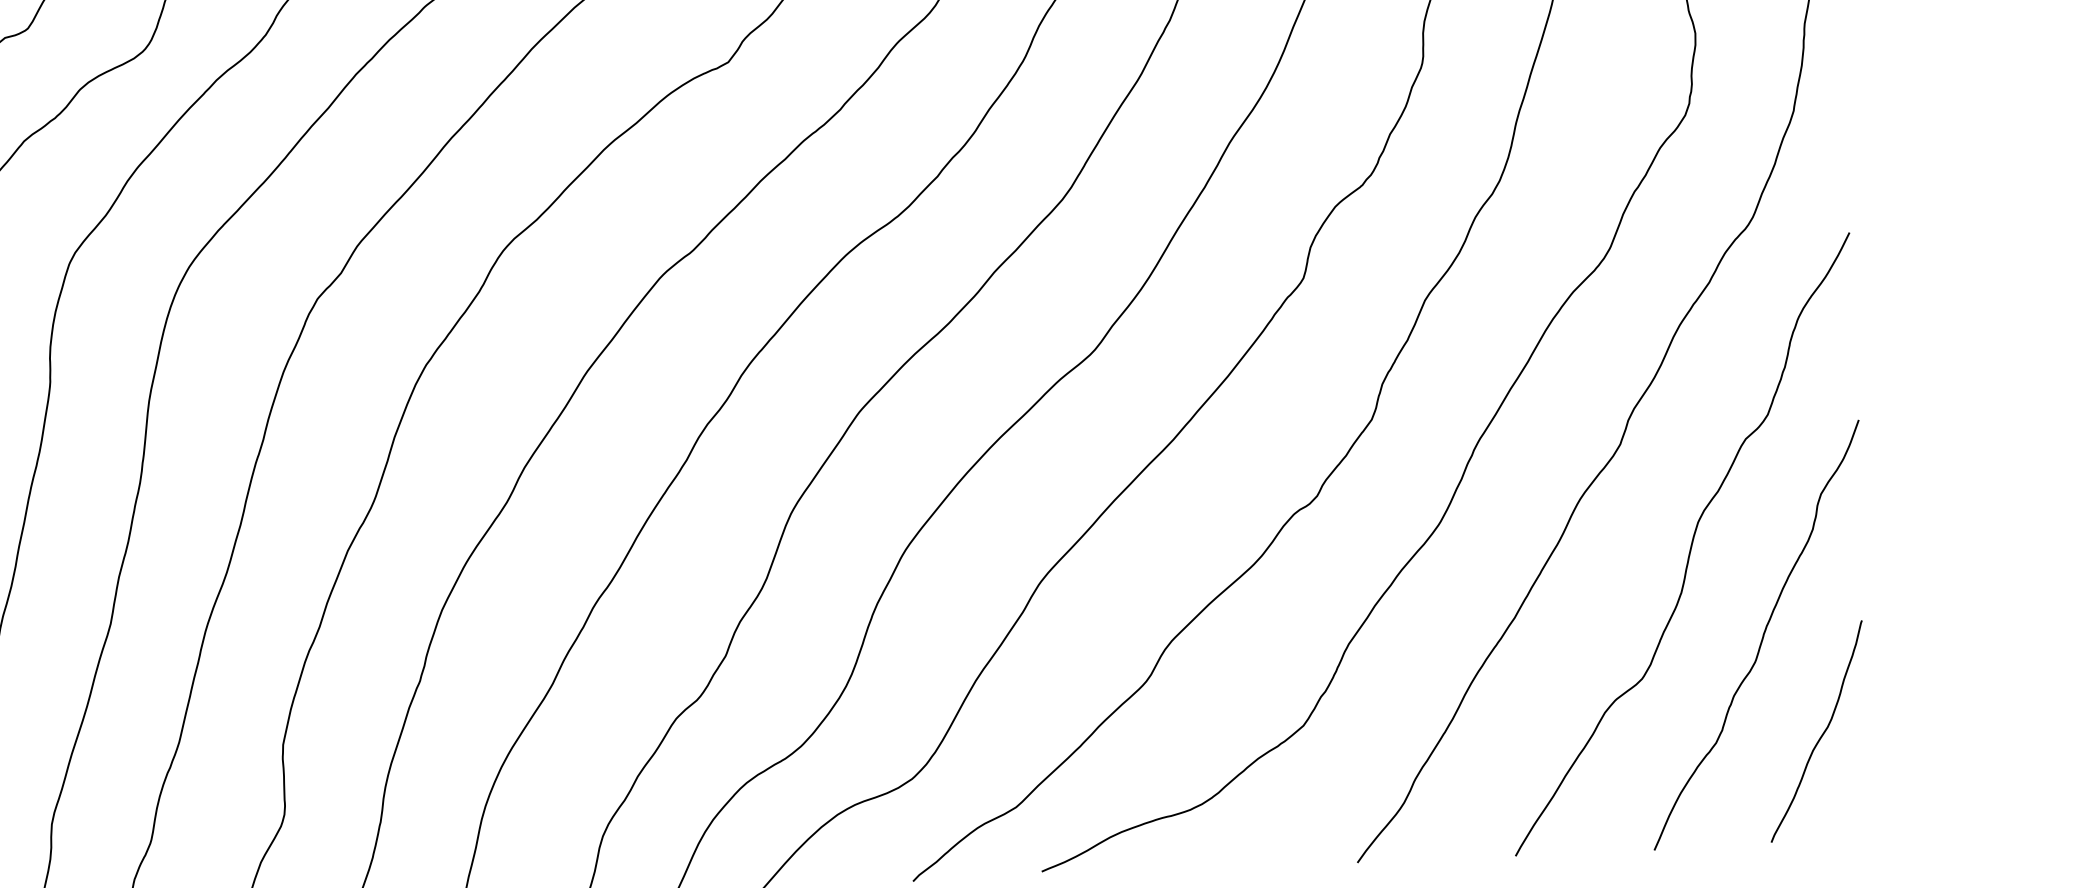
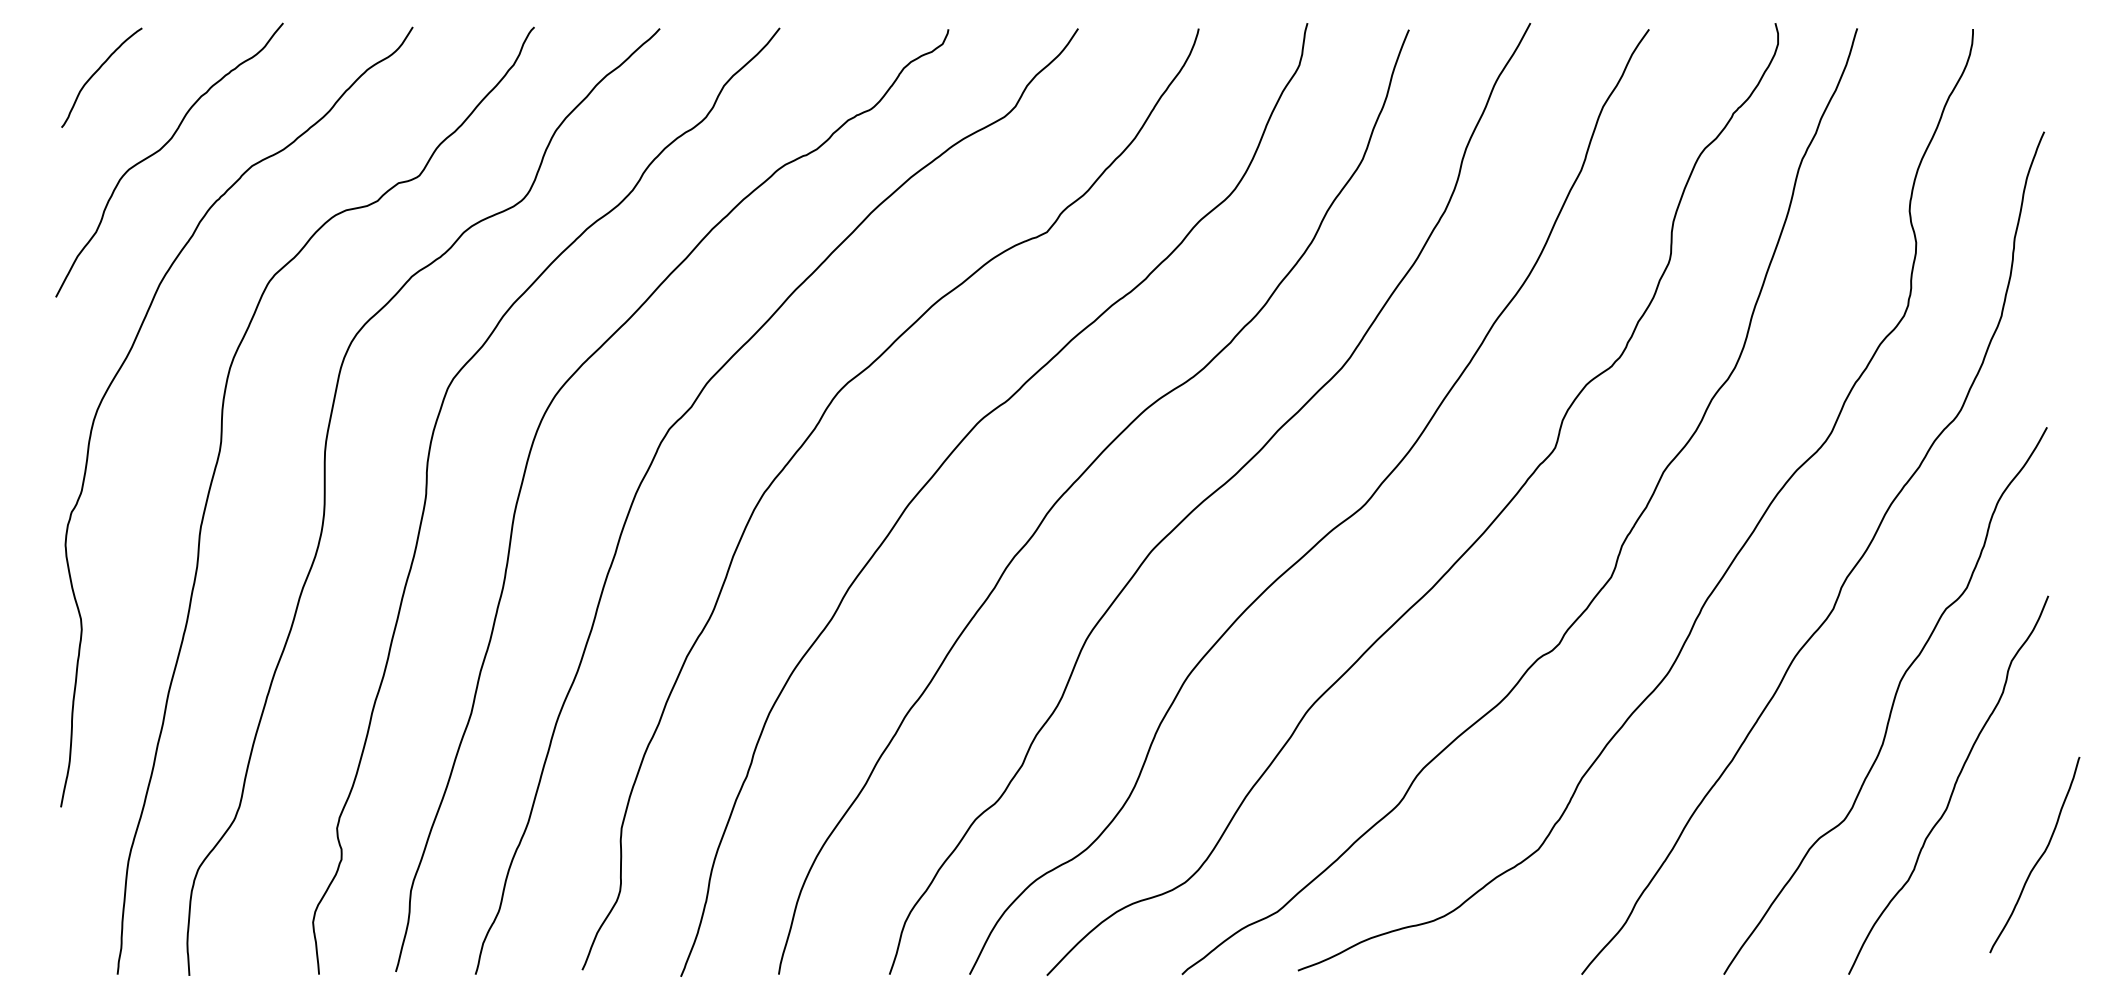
curve: (1820, 735) -> (2038, 858), moved

